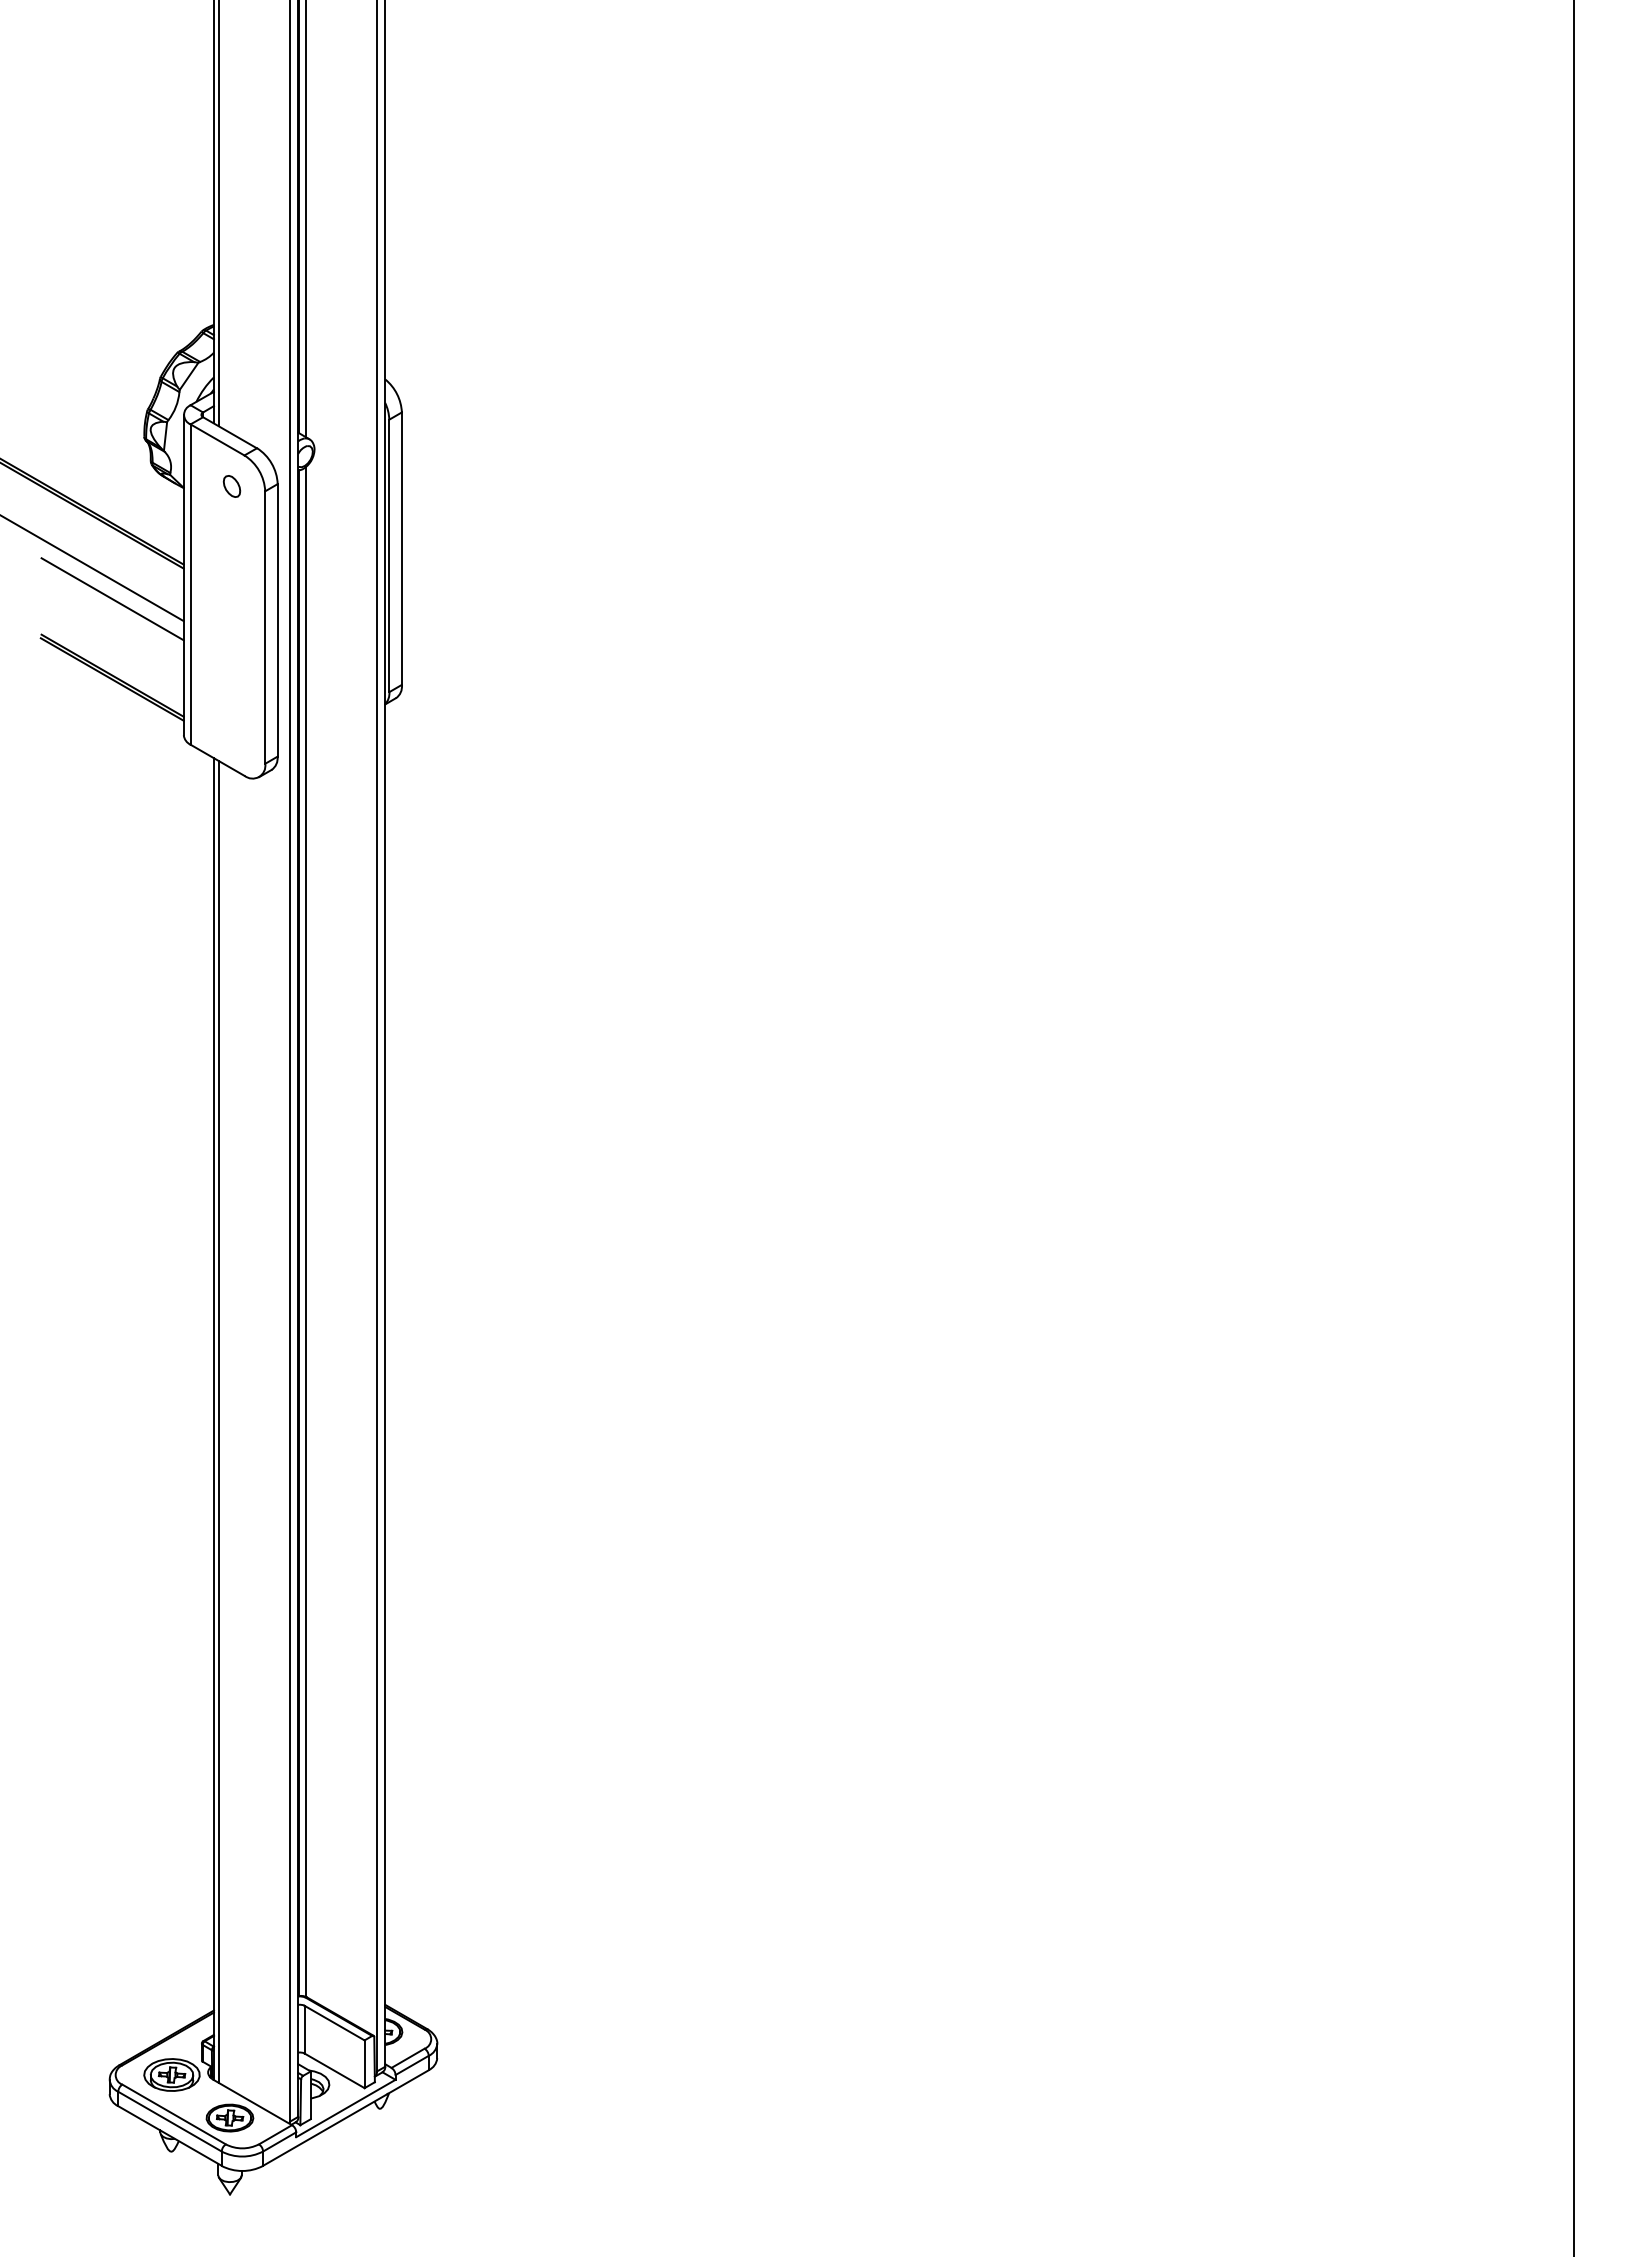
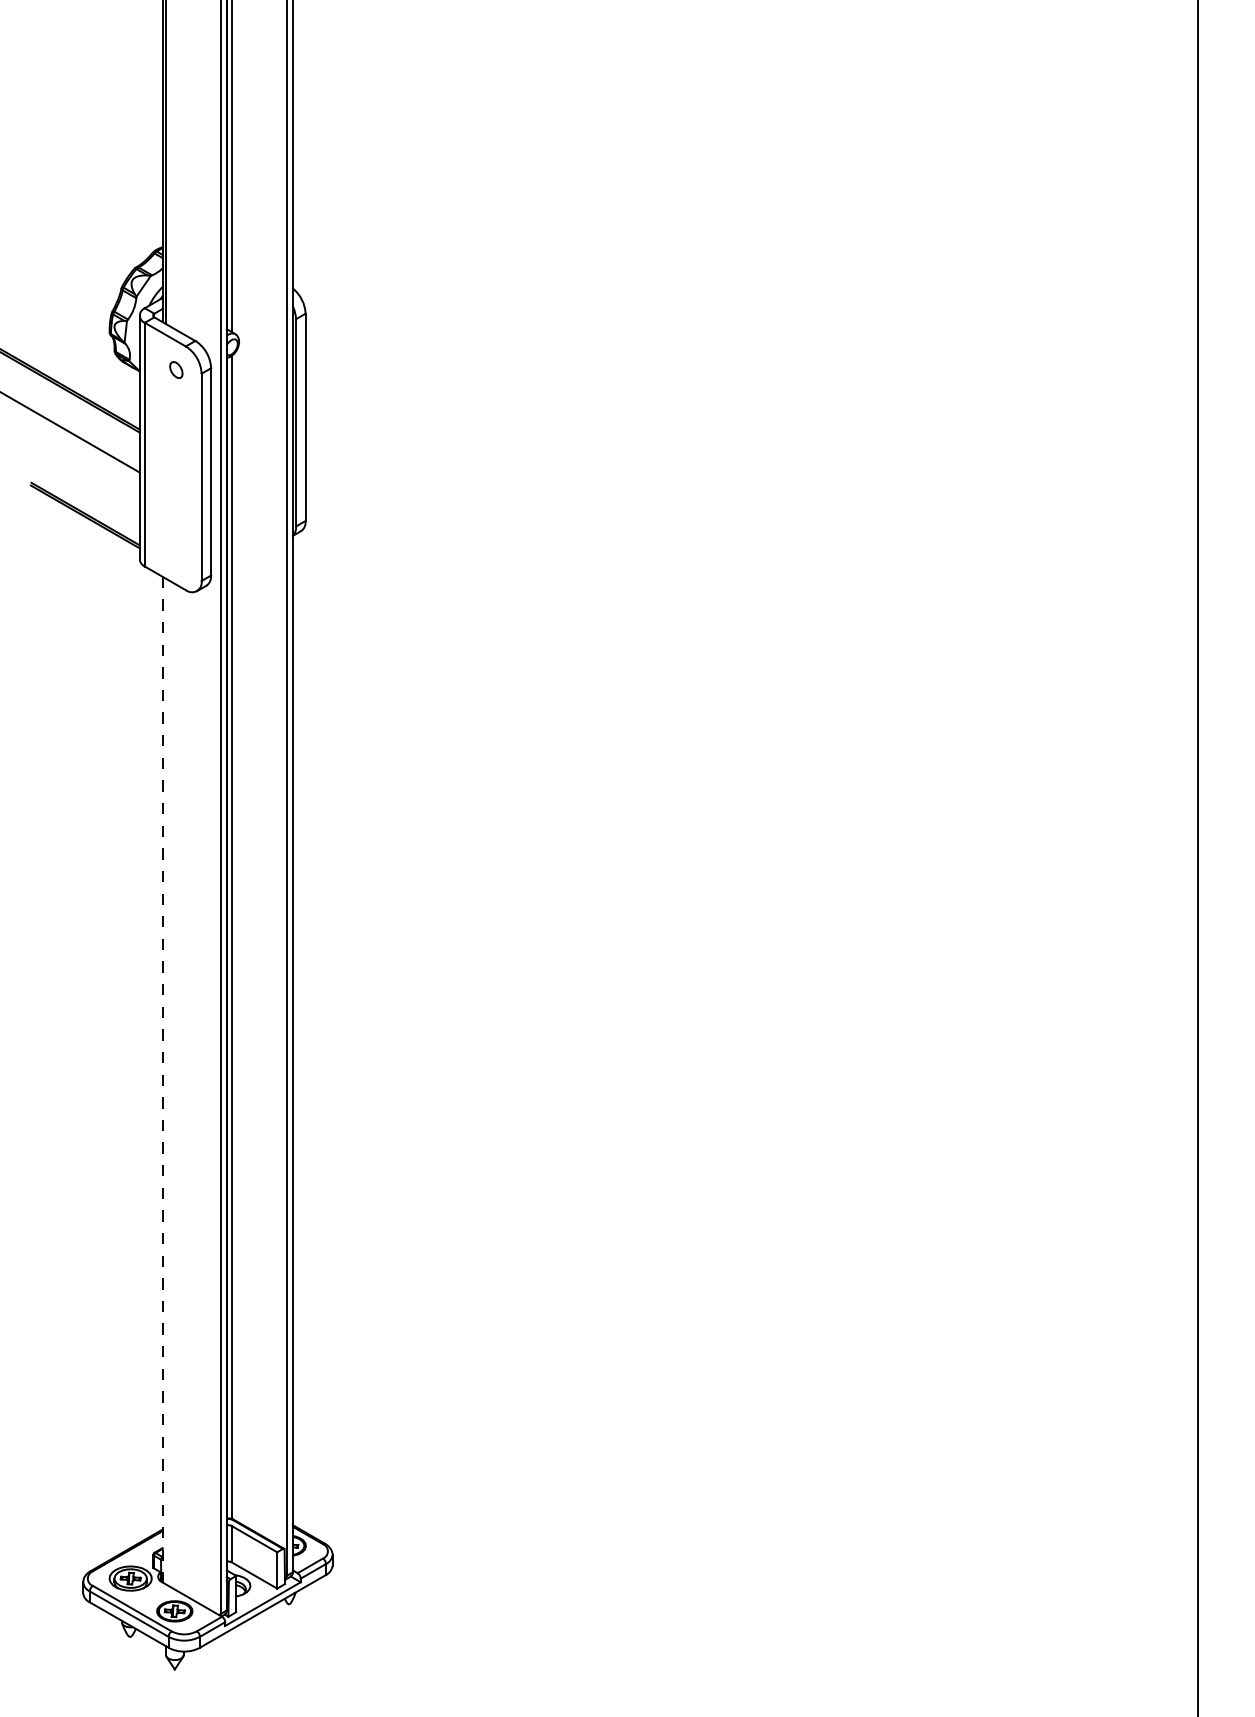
line: (112, 599) -> (85, 456), removed
line: (213, 1419) -> (162, 1079), solid -> dashed
line: (218, 1421) -> (166, 1081), removed

